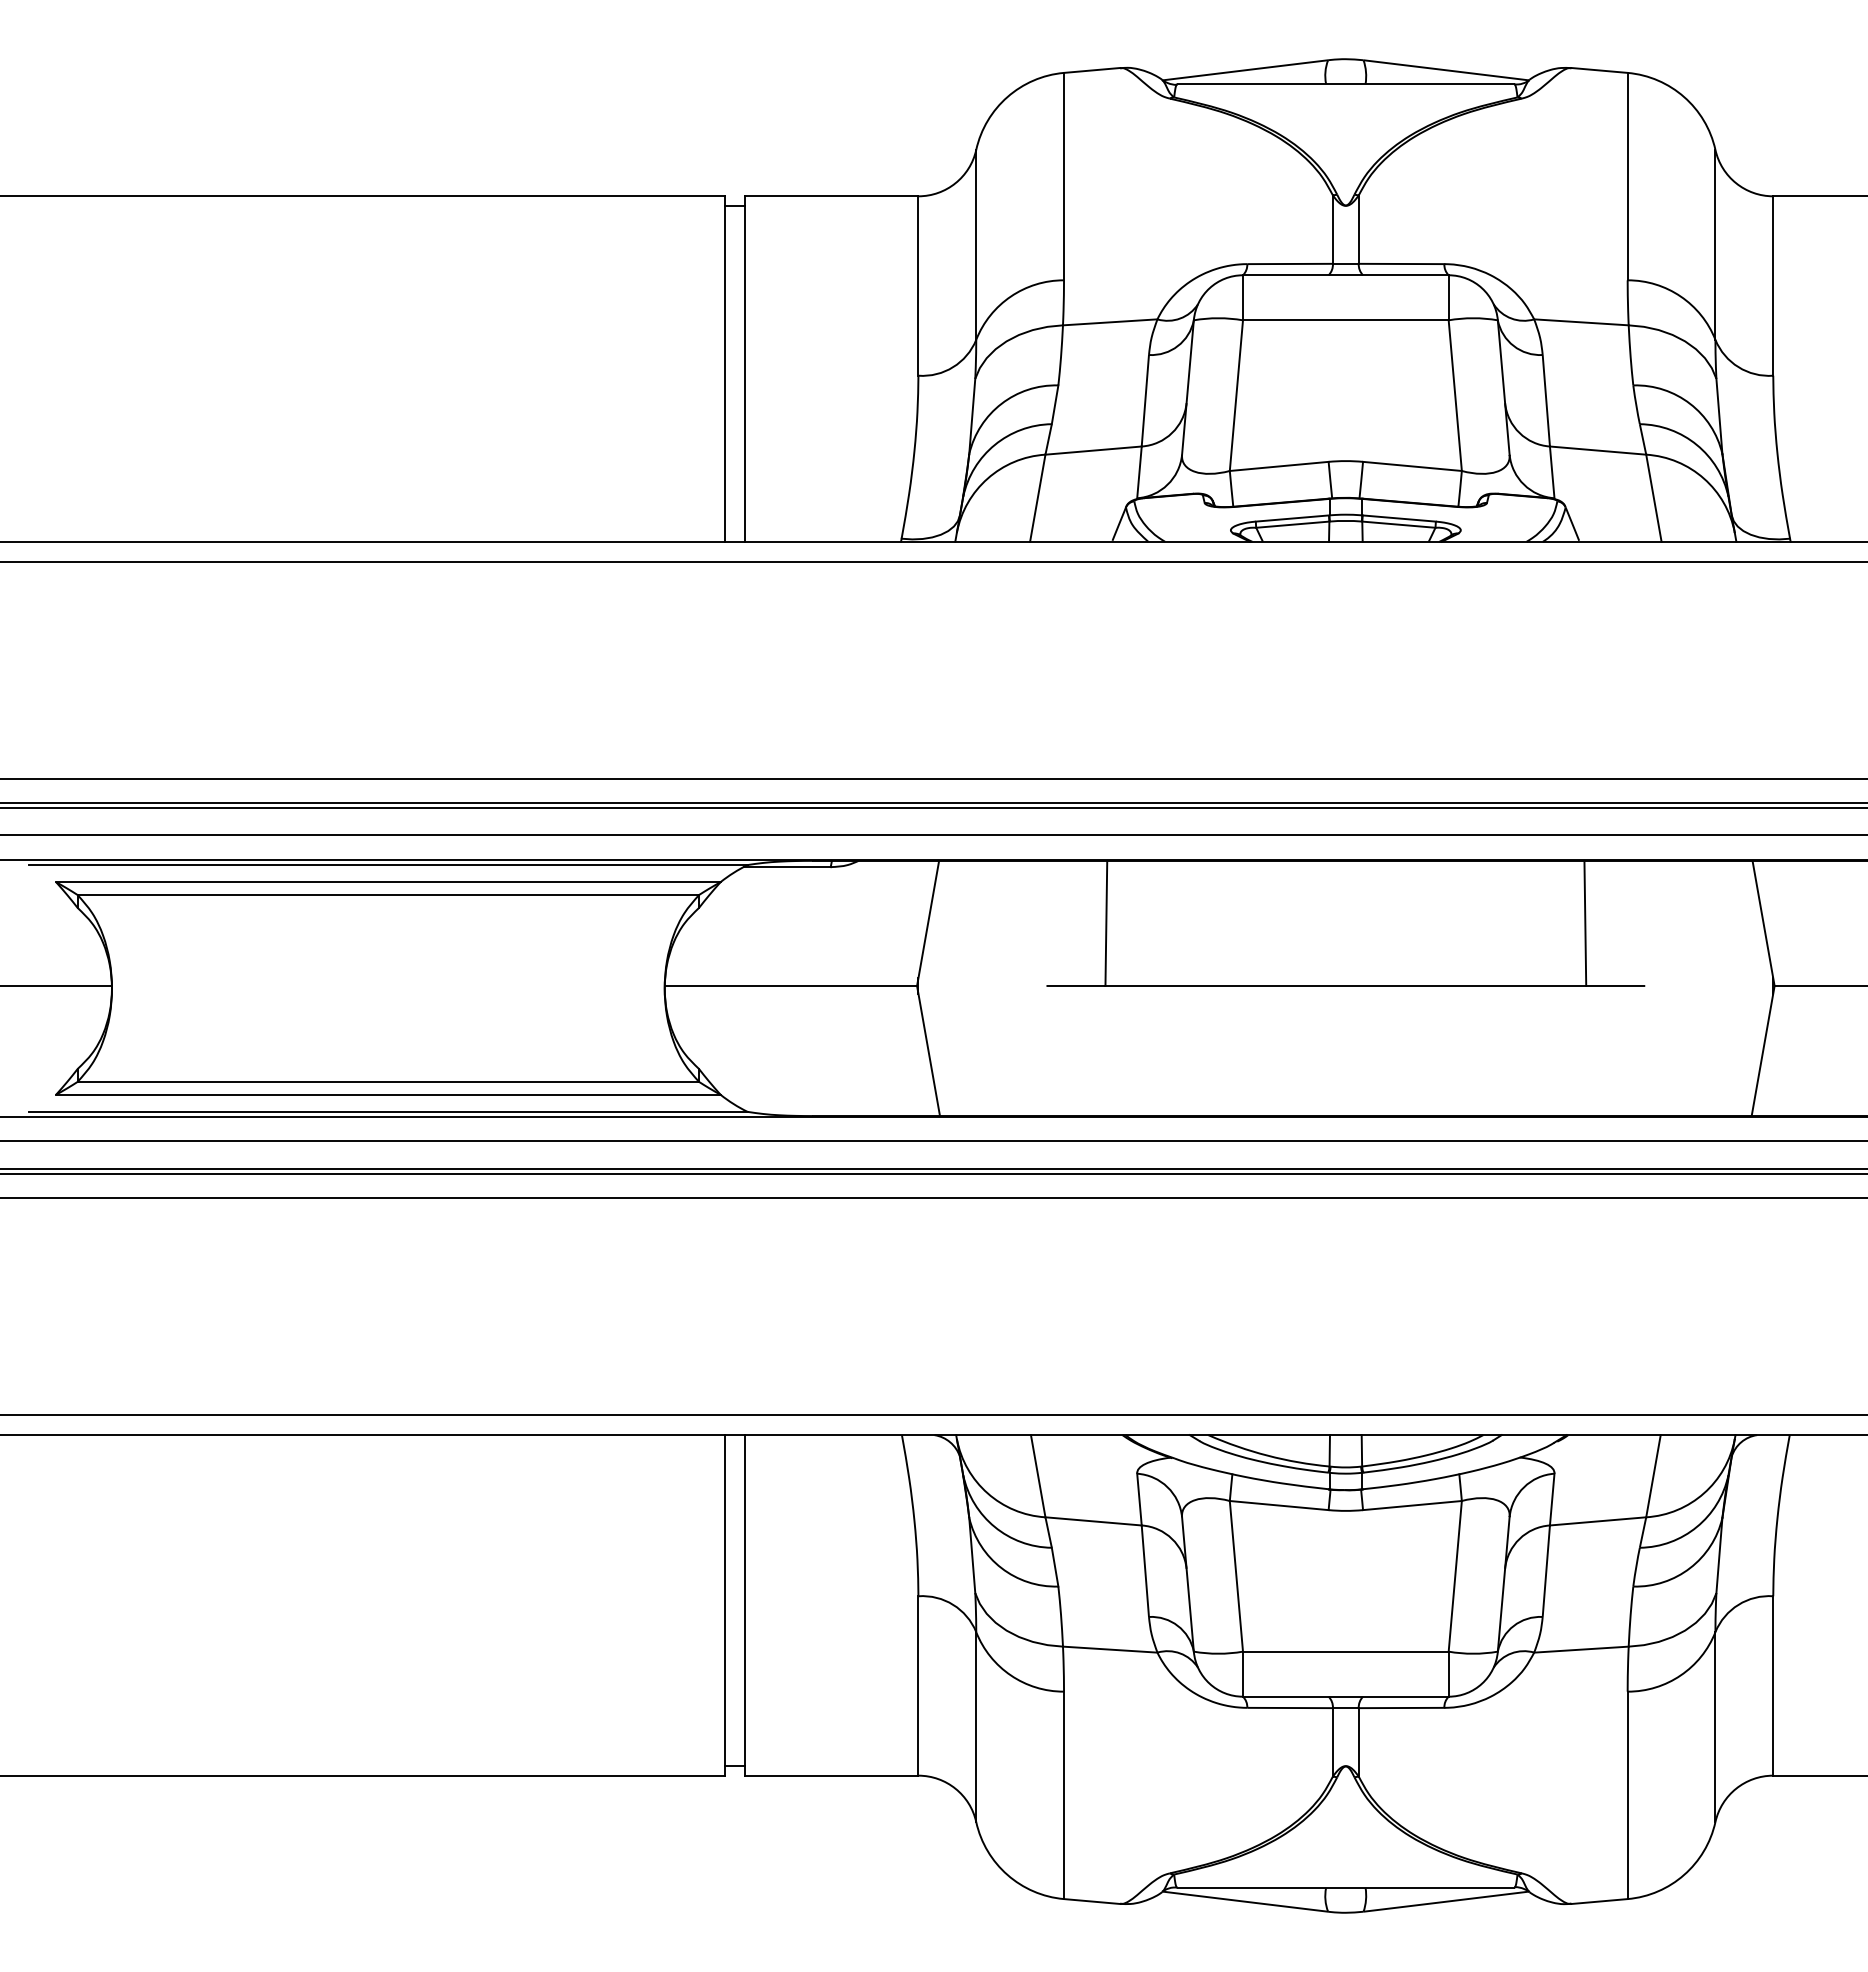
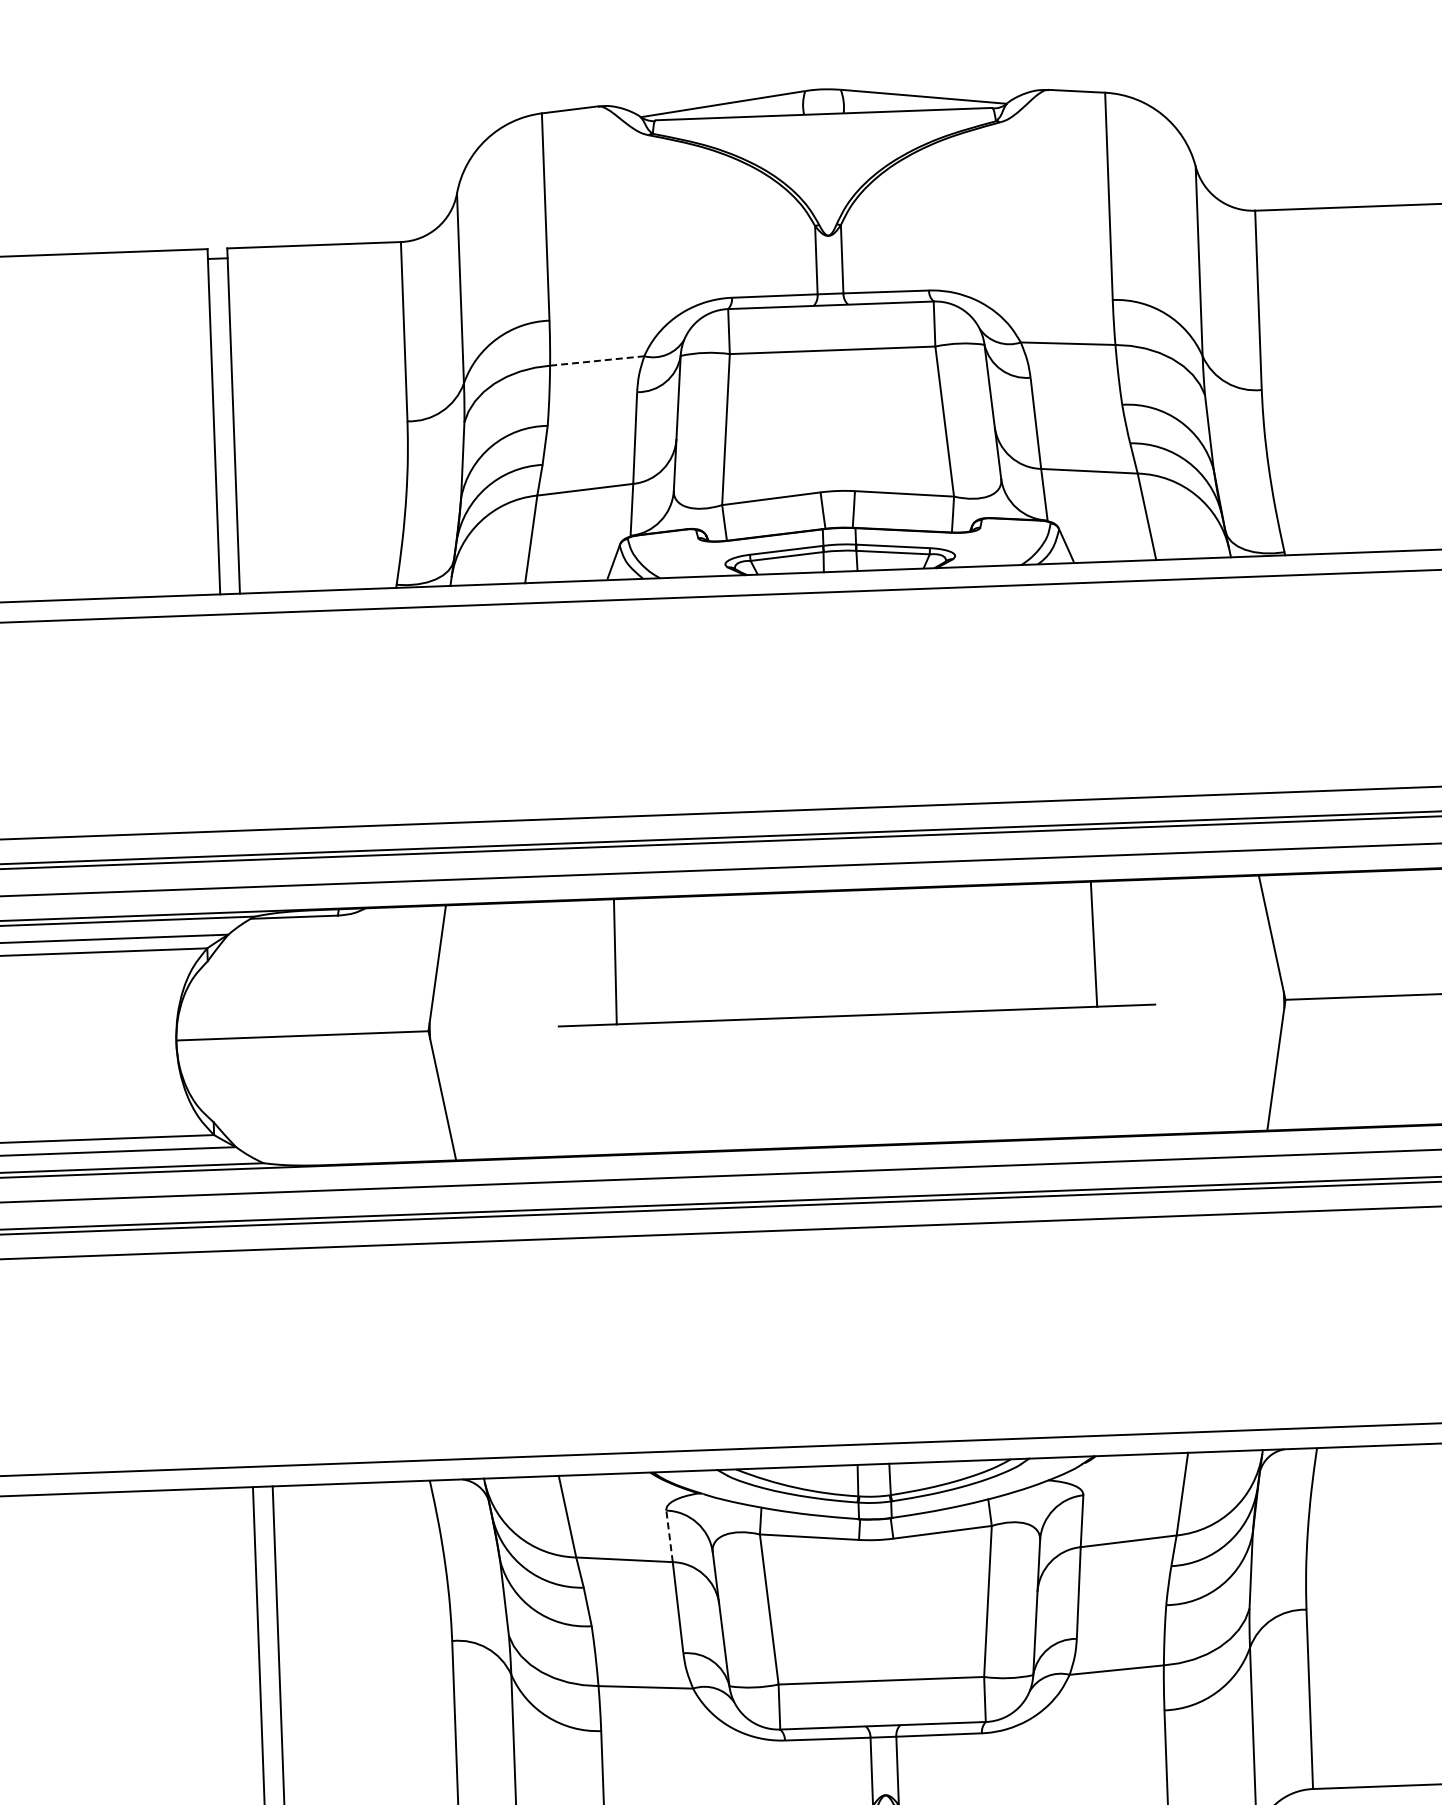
line: (1110, 322) -> (597, 361), solid -> dashed
line: (1139, 1499) -> (669, 1536), solid -> dashed

